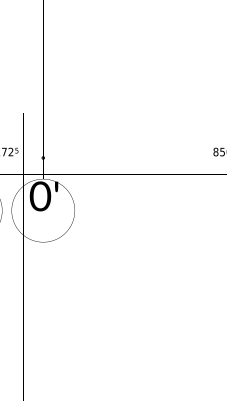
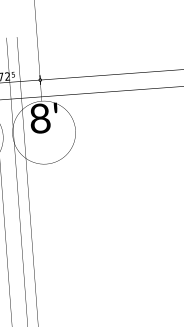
text: (40, 196) -> (40, 118), 0' -> 8'

